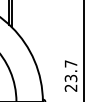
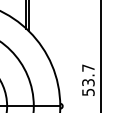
text: (71, 87) -> (88, 91), 23.7 -> 53.7

